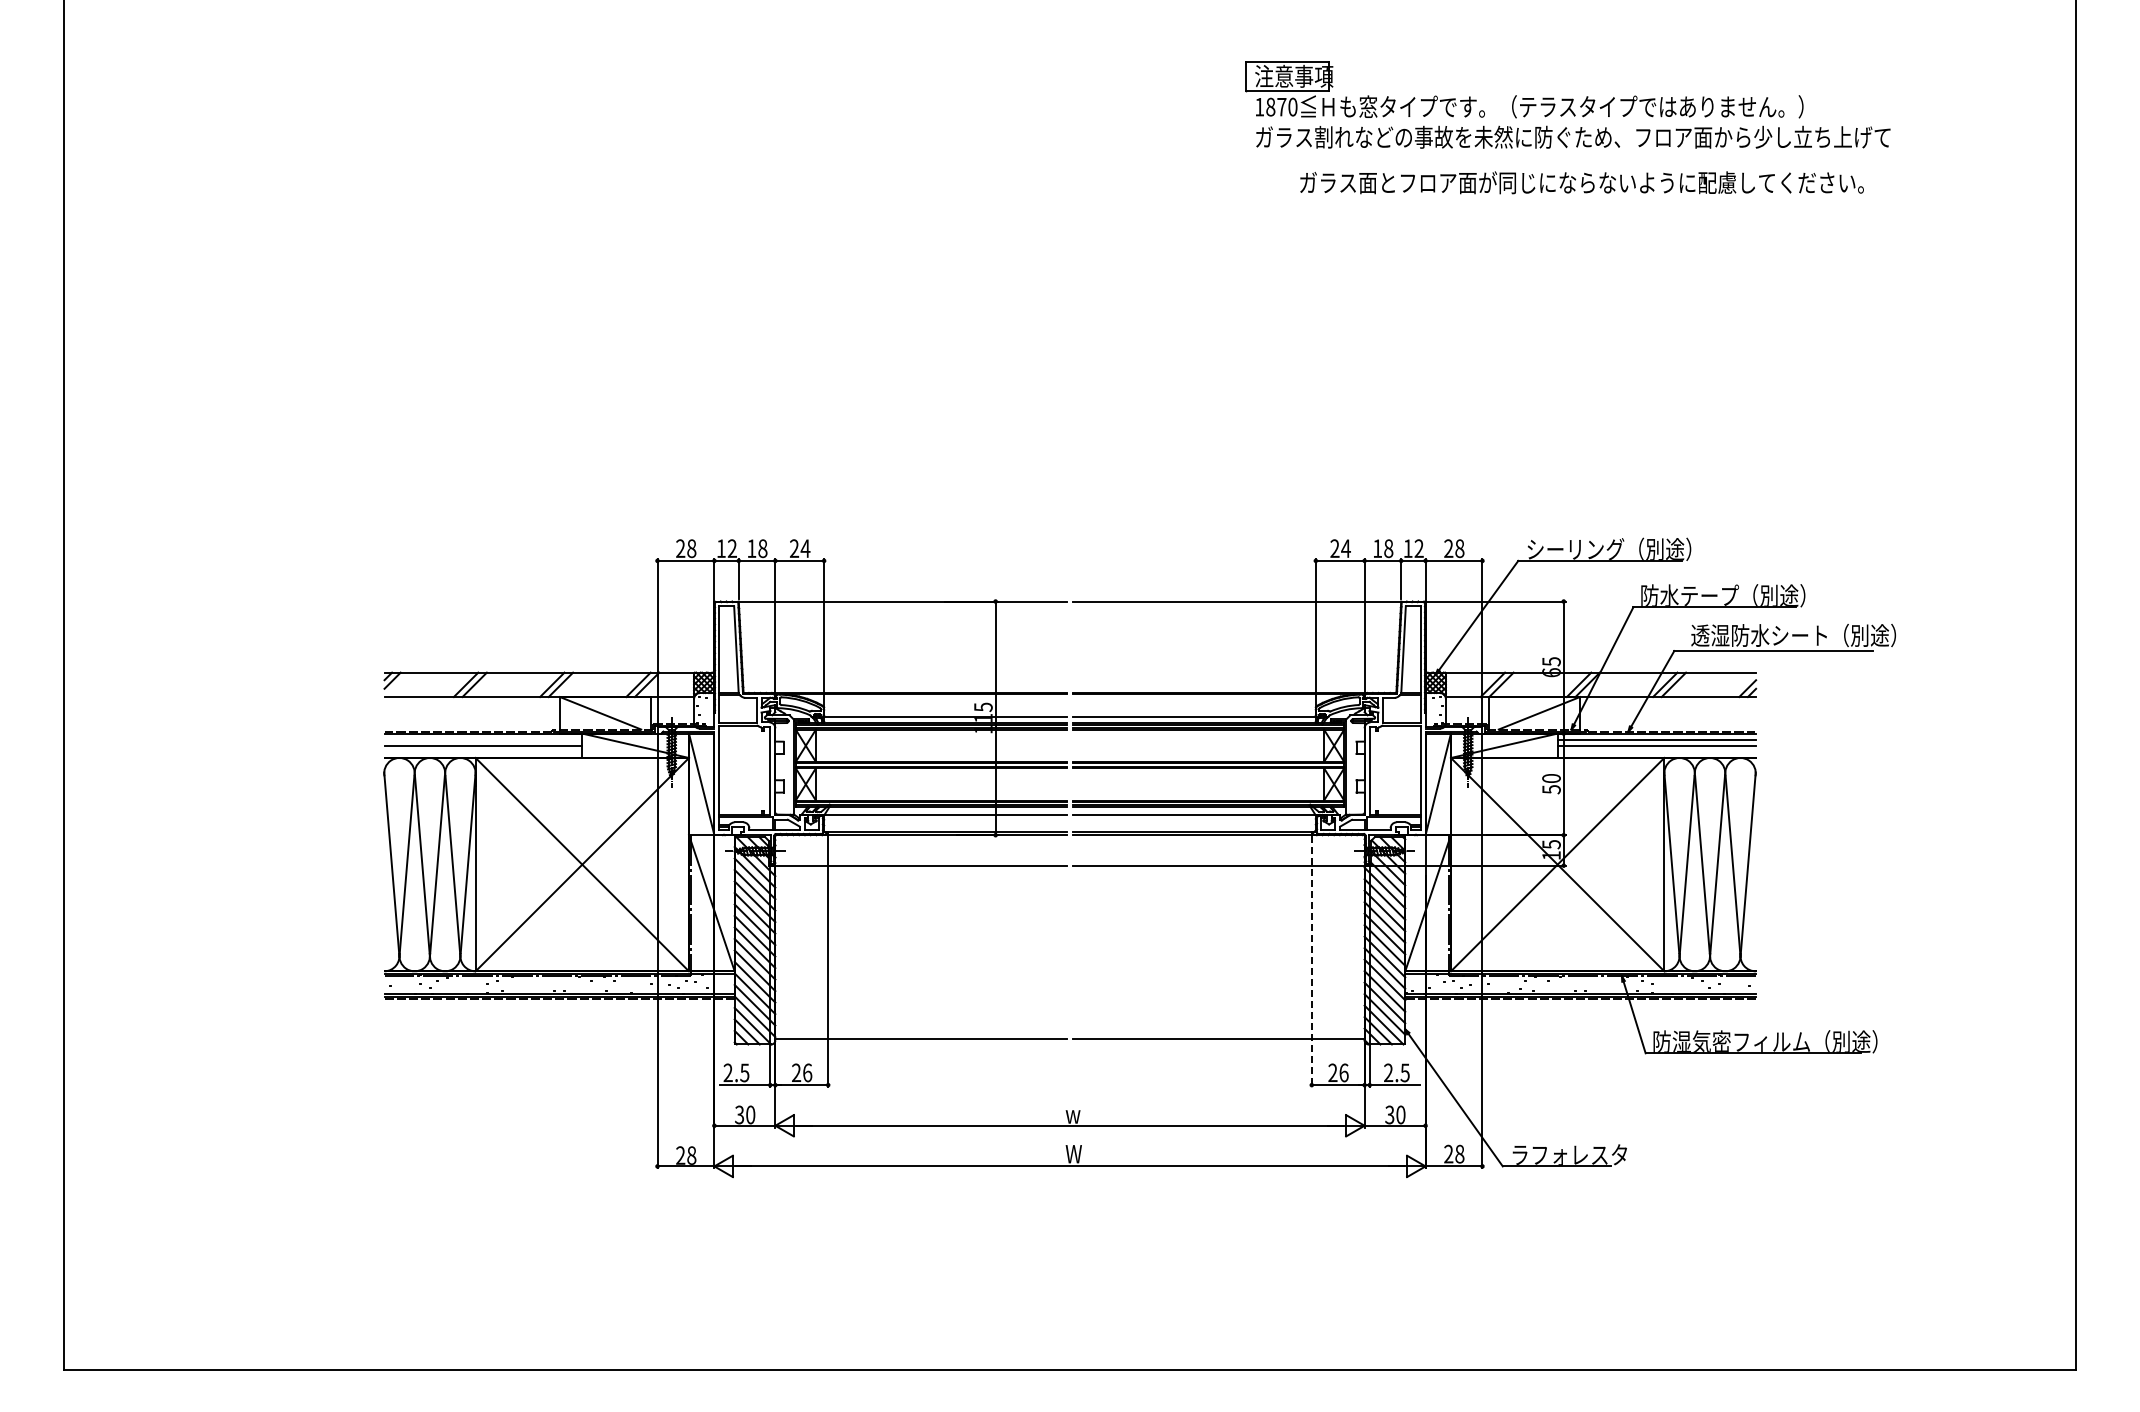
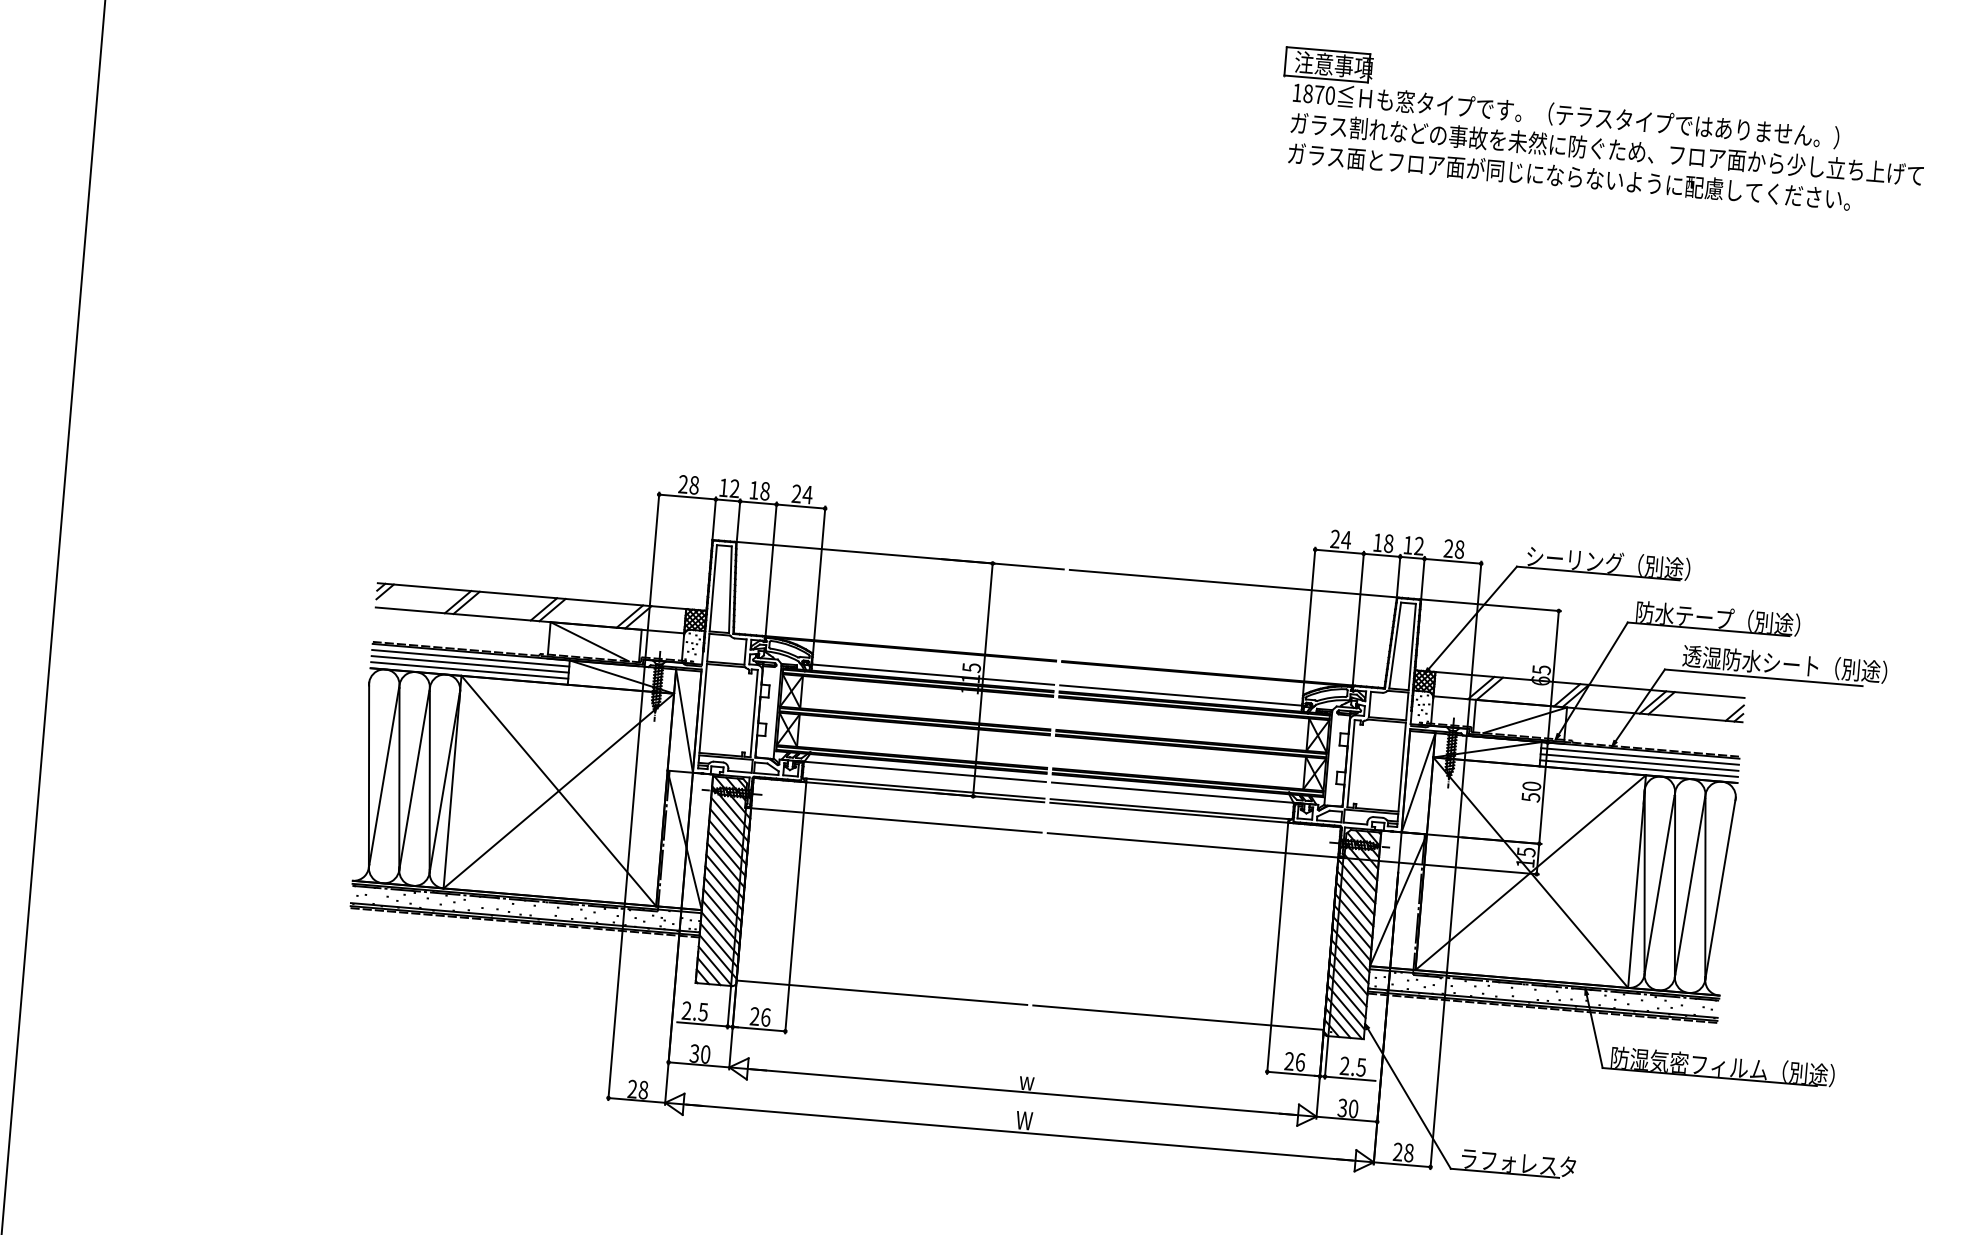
text: (1581, 182) -> (1569, 176), moved
line: (483, 739) -> (470, 658), added
line: (483, 751) -> (469, 670), added
line: (1656, 751) -> (1638, 768), added
line: (1311, 962) -> (1277, 949), dashed -> solid

